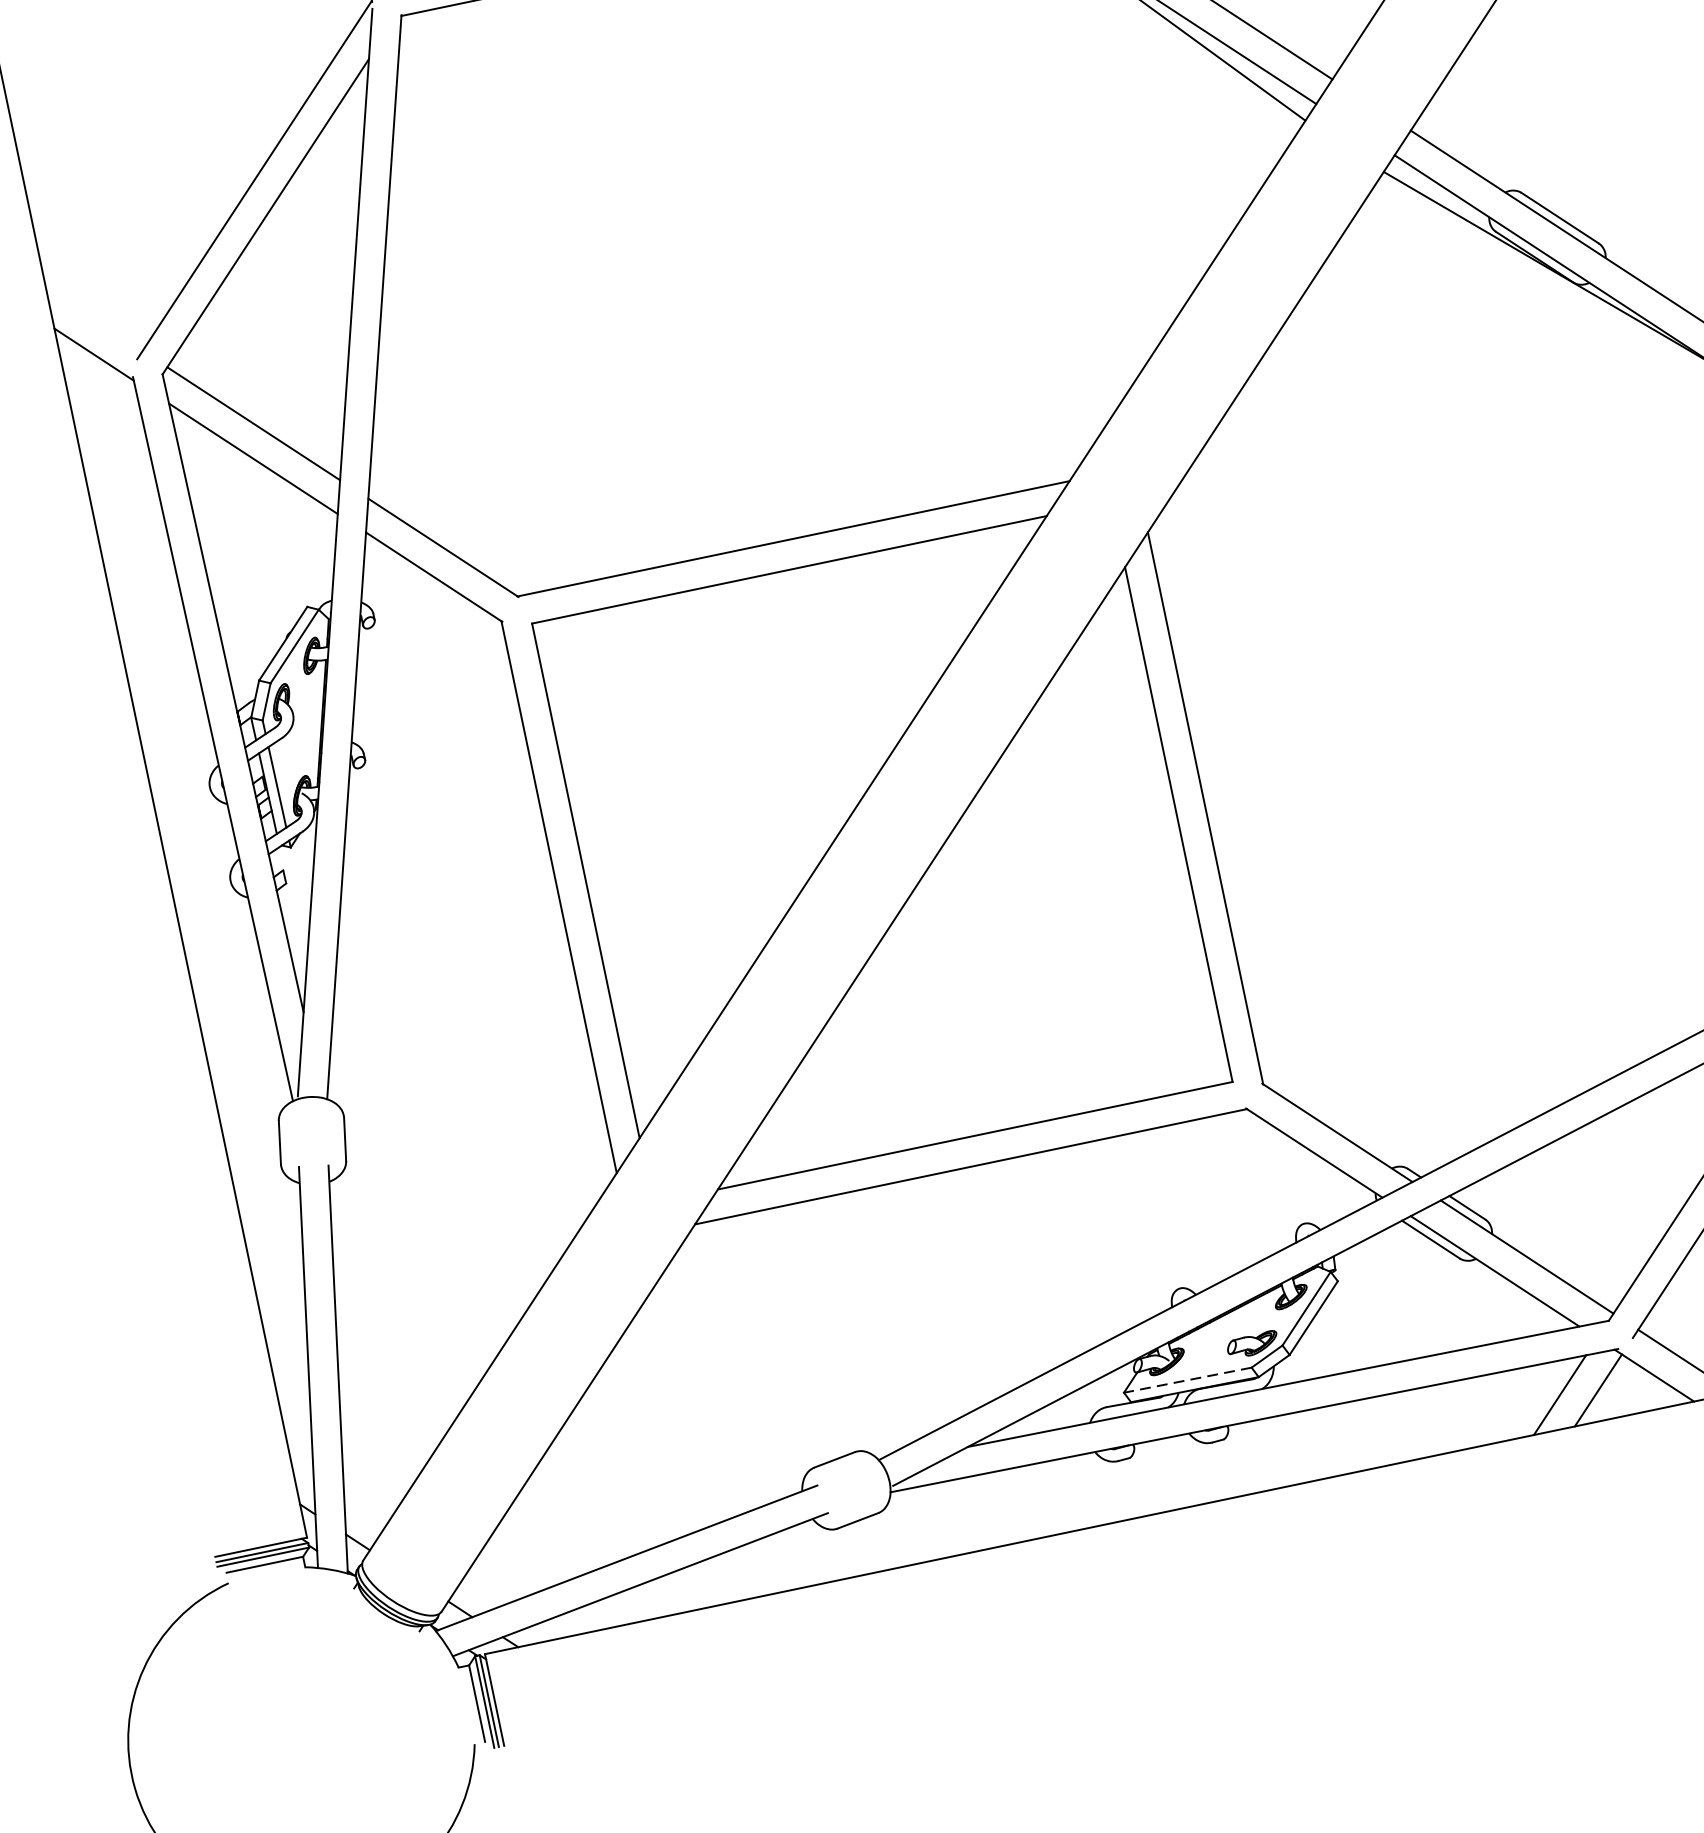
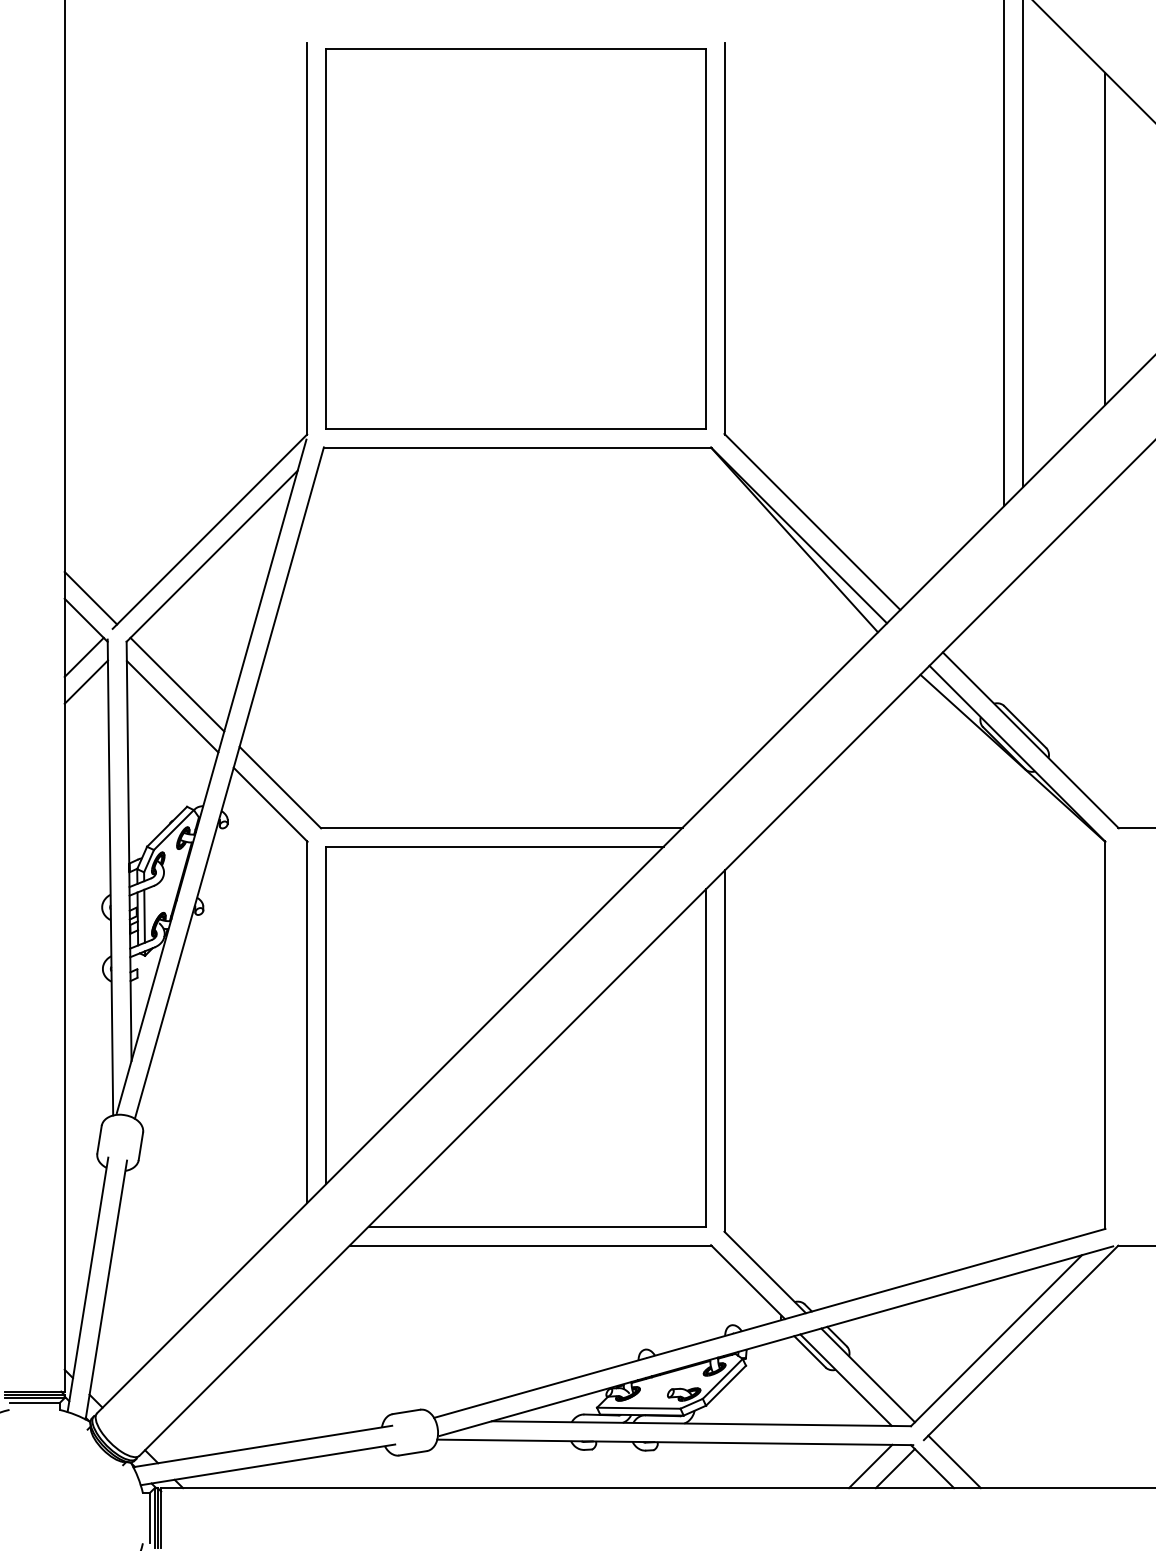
line: (93, 318) -> (90, 597), added
line: (101, 410) -> (83, 656), added
line: (114, 447) -> (86, 681), added
line: (1187, 1380) -> (638, 1408), dashed -> solid

